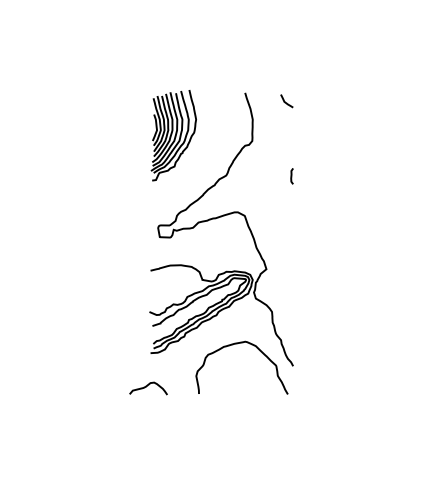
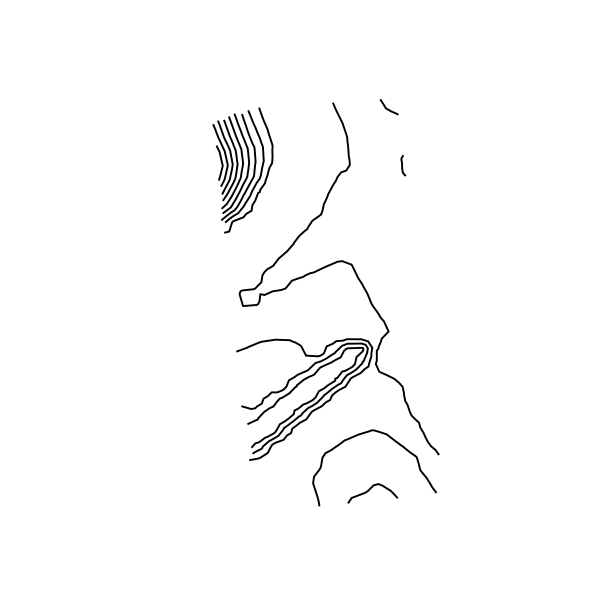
line: (291, 176) -> (402, 166), moved
curve: (147, 386) -> (370, 490), moved

